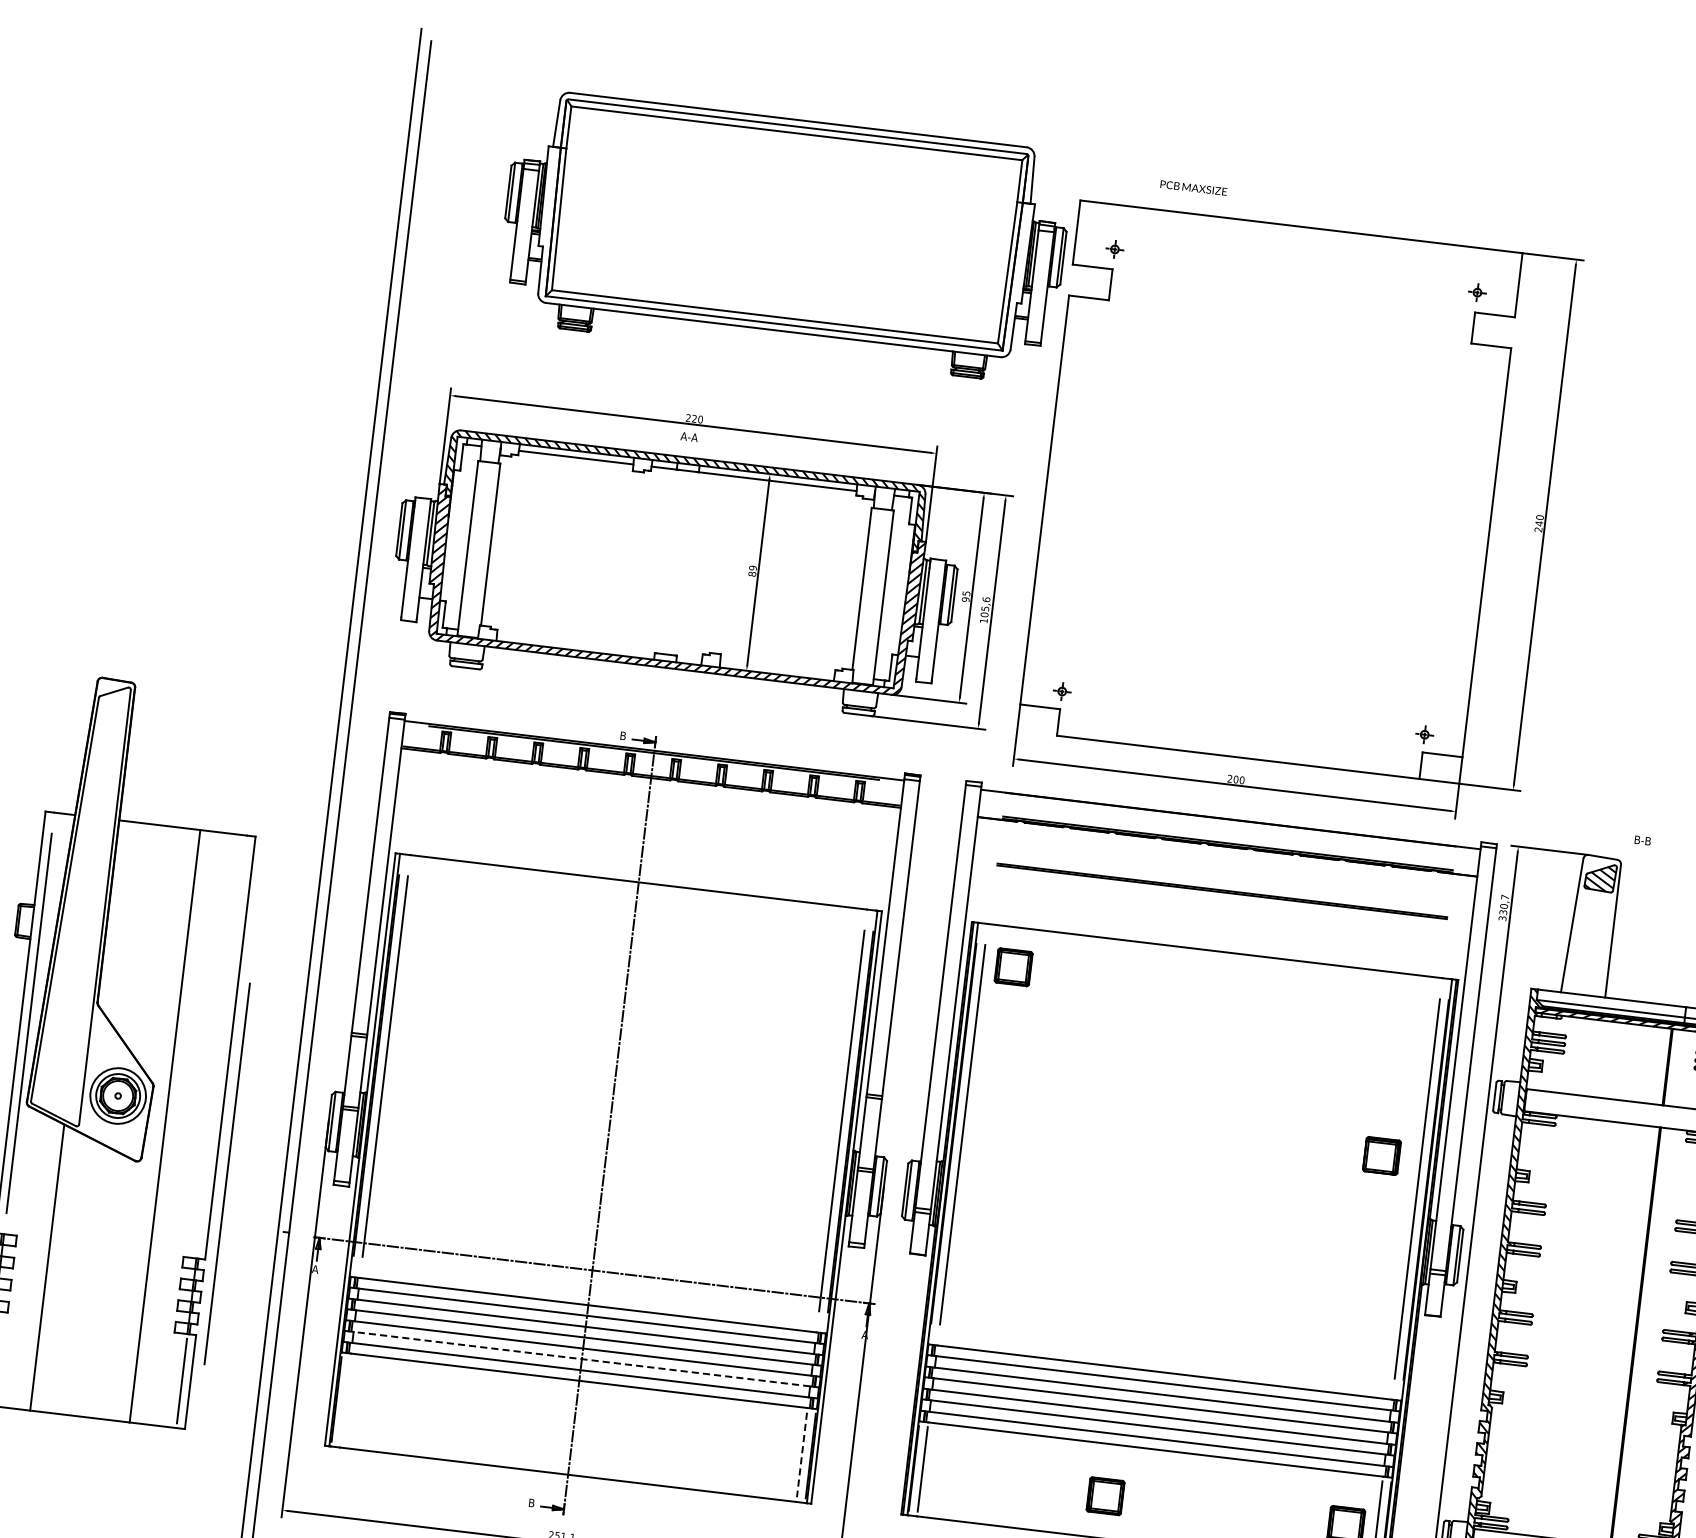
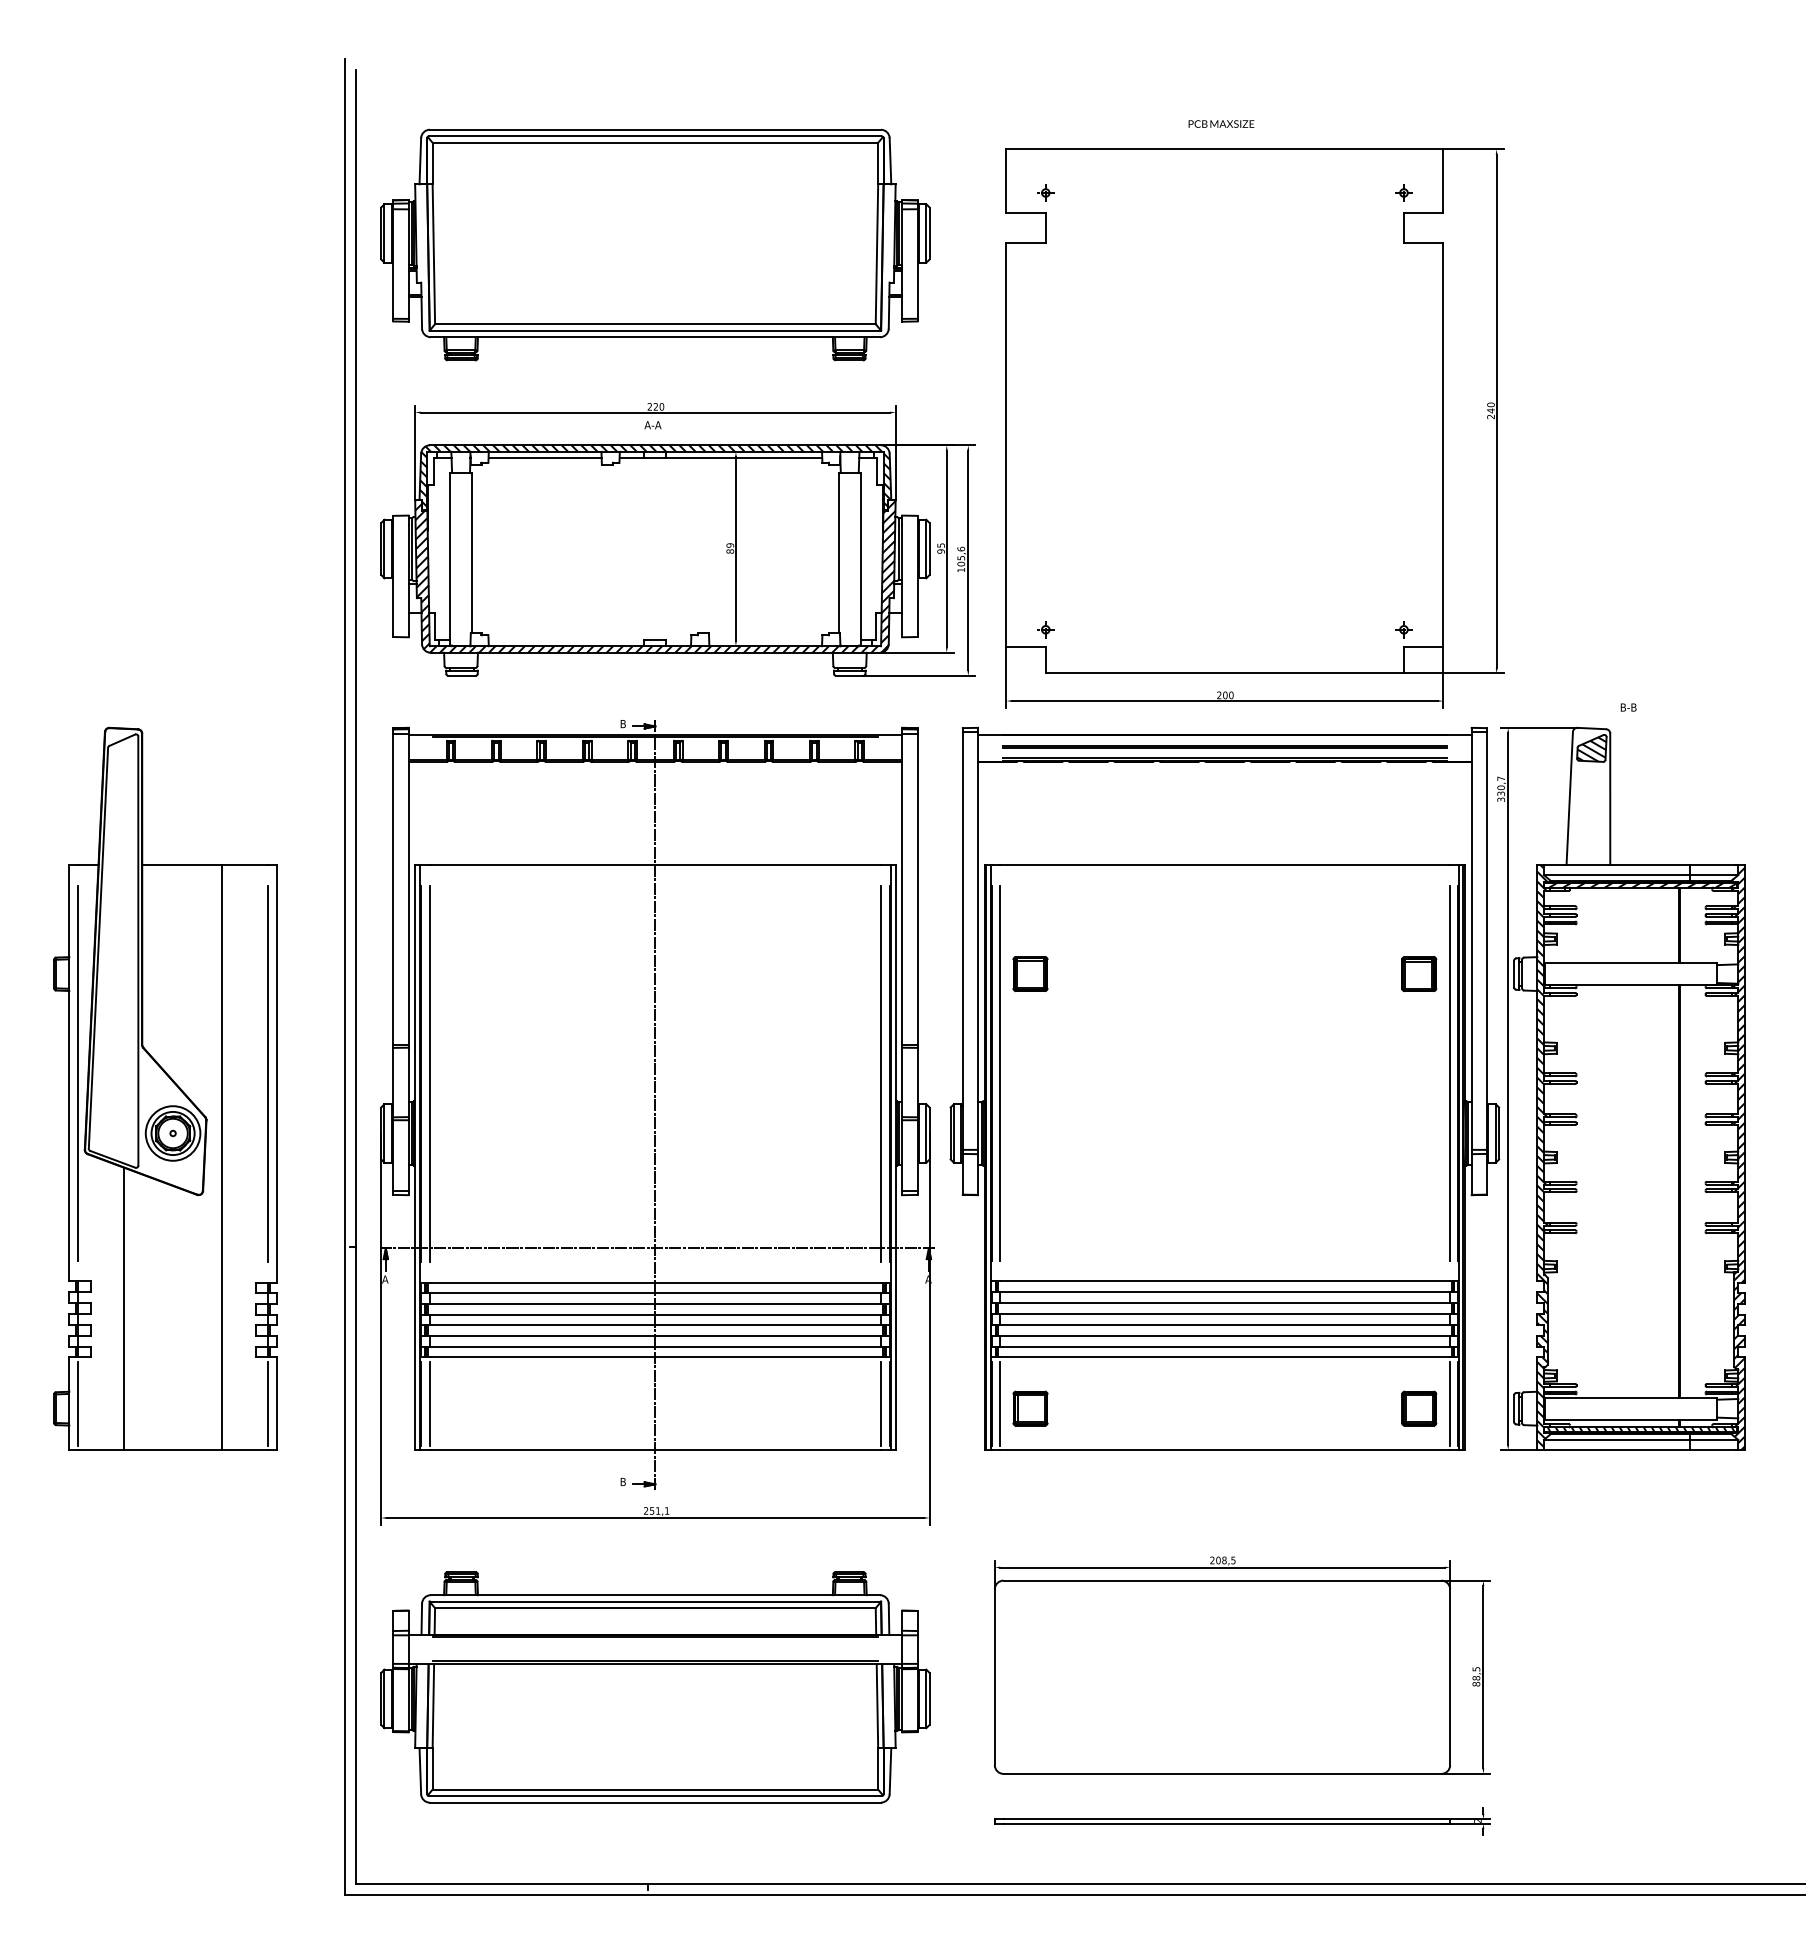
text: (1193, 187) -> (1221, 123), moved
part: (784, 236) -> (655, 244), moved
line: (1221, 890) -> (1224, 746), moved
part: (1013, 966) -> (1030, 973), moved
part: (1382, 1156) -> (1419, 974), moved
line: (226, 1173) -> (267, 1073), moved
line: (582, 1358) -> (655, 1335), dashed -> solid
line: (345, 1400) -> (429, 1403), added
line: (801, 1454) -> (880, 1403), dashed -> solid
part: (1105, 1496) -> (1030, 1408), moved

